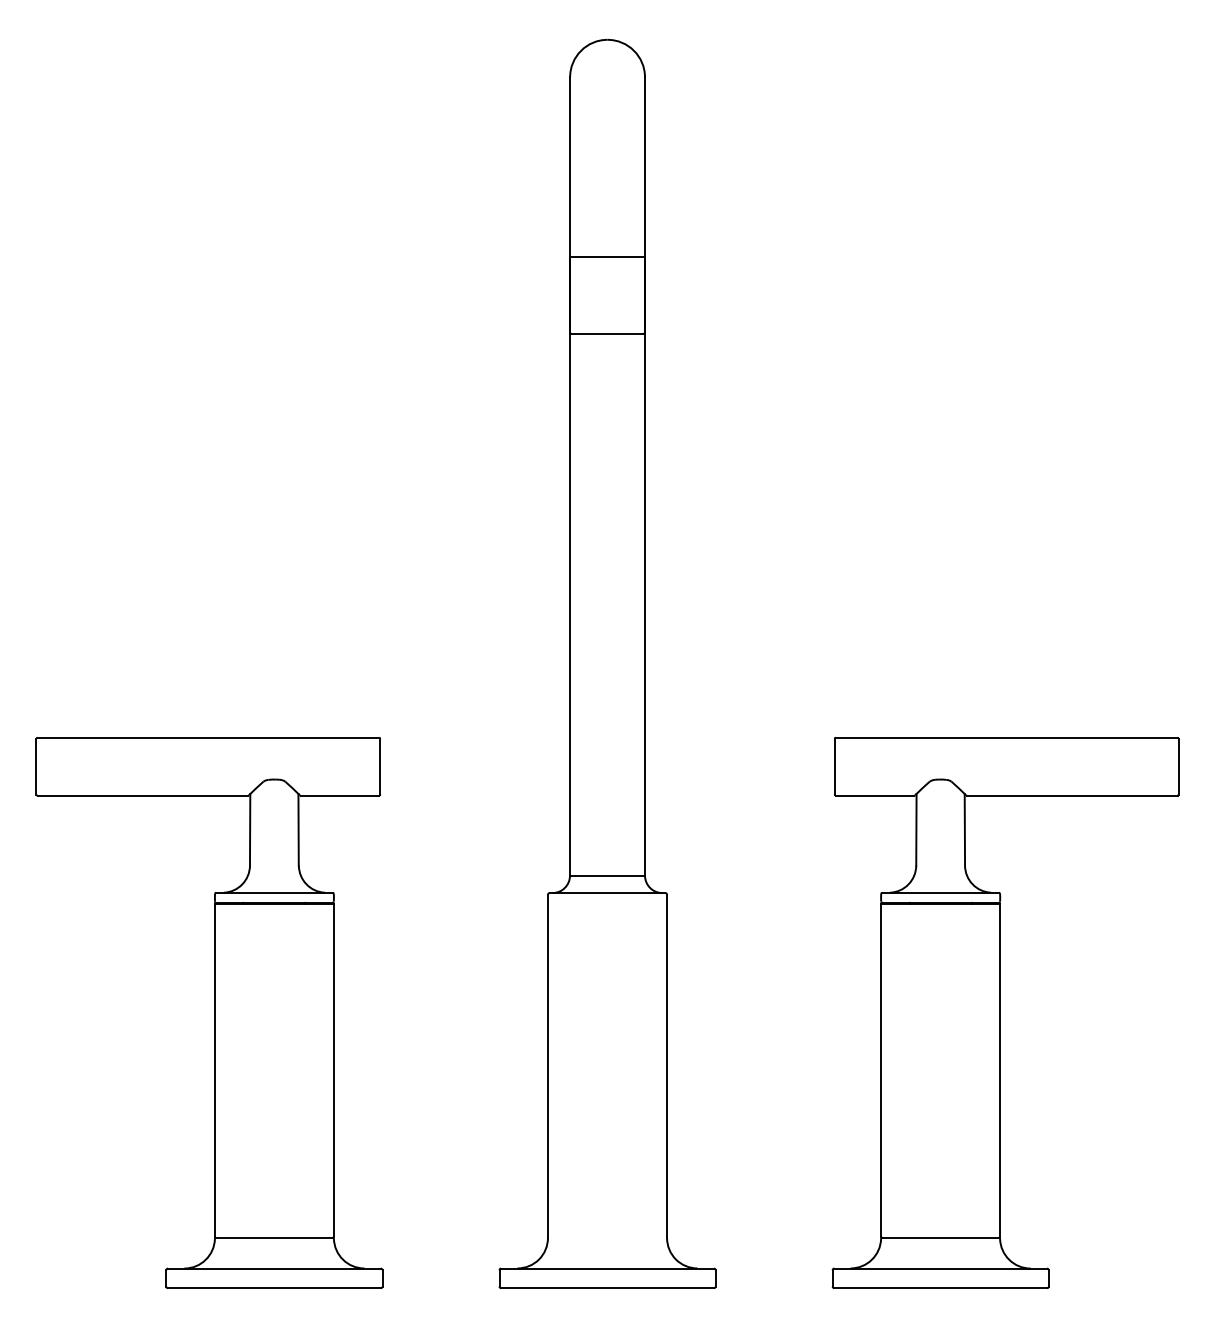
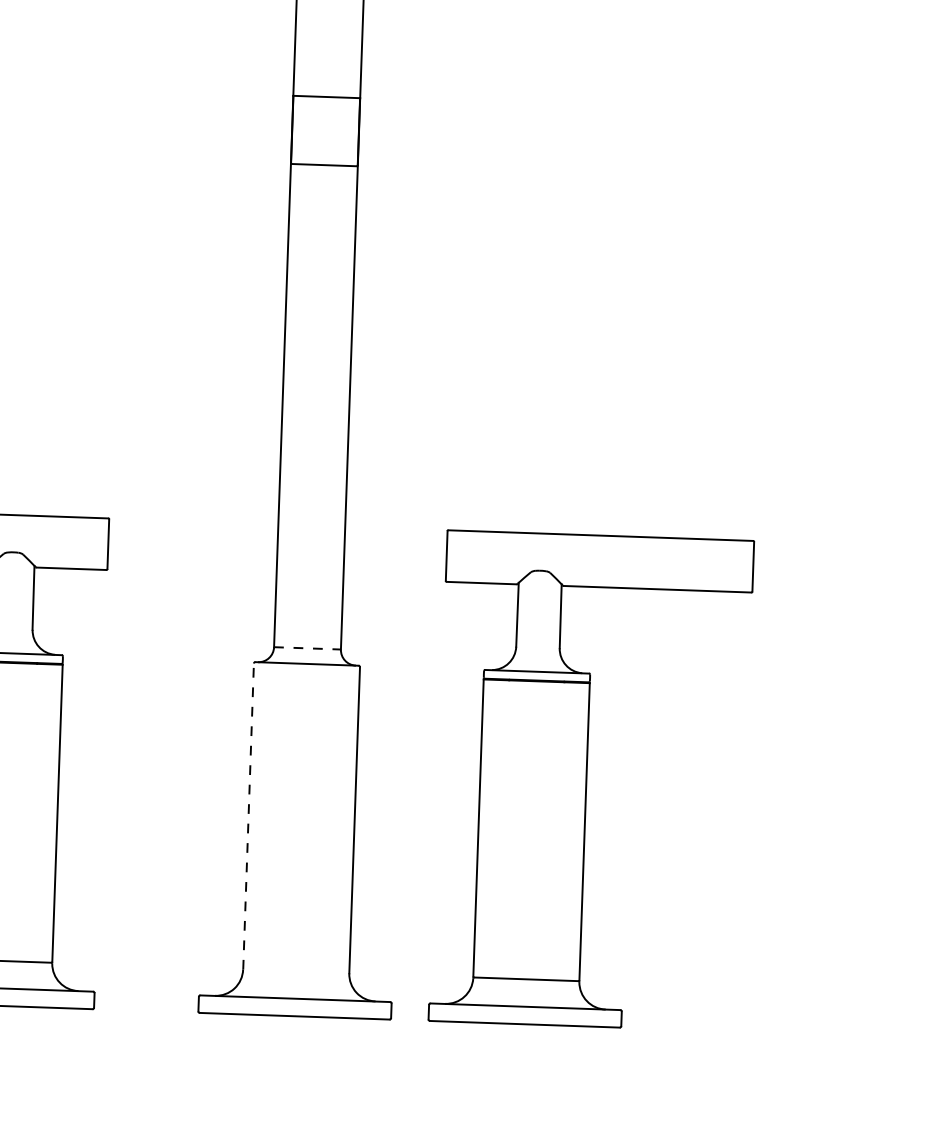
line: (608, 875) -> (308, 648), solid -> dashed
part: (1005, 1012) -> (591, 780), moved
line: (548, 1066) -> (248, 816), solid -> dashed

